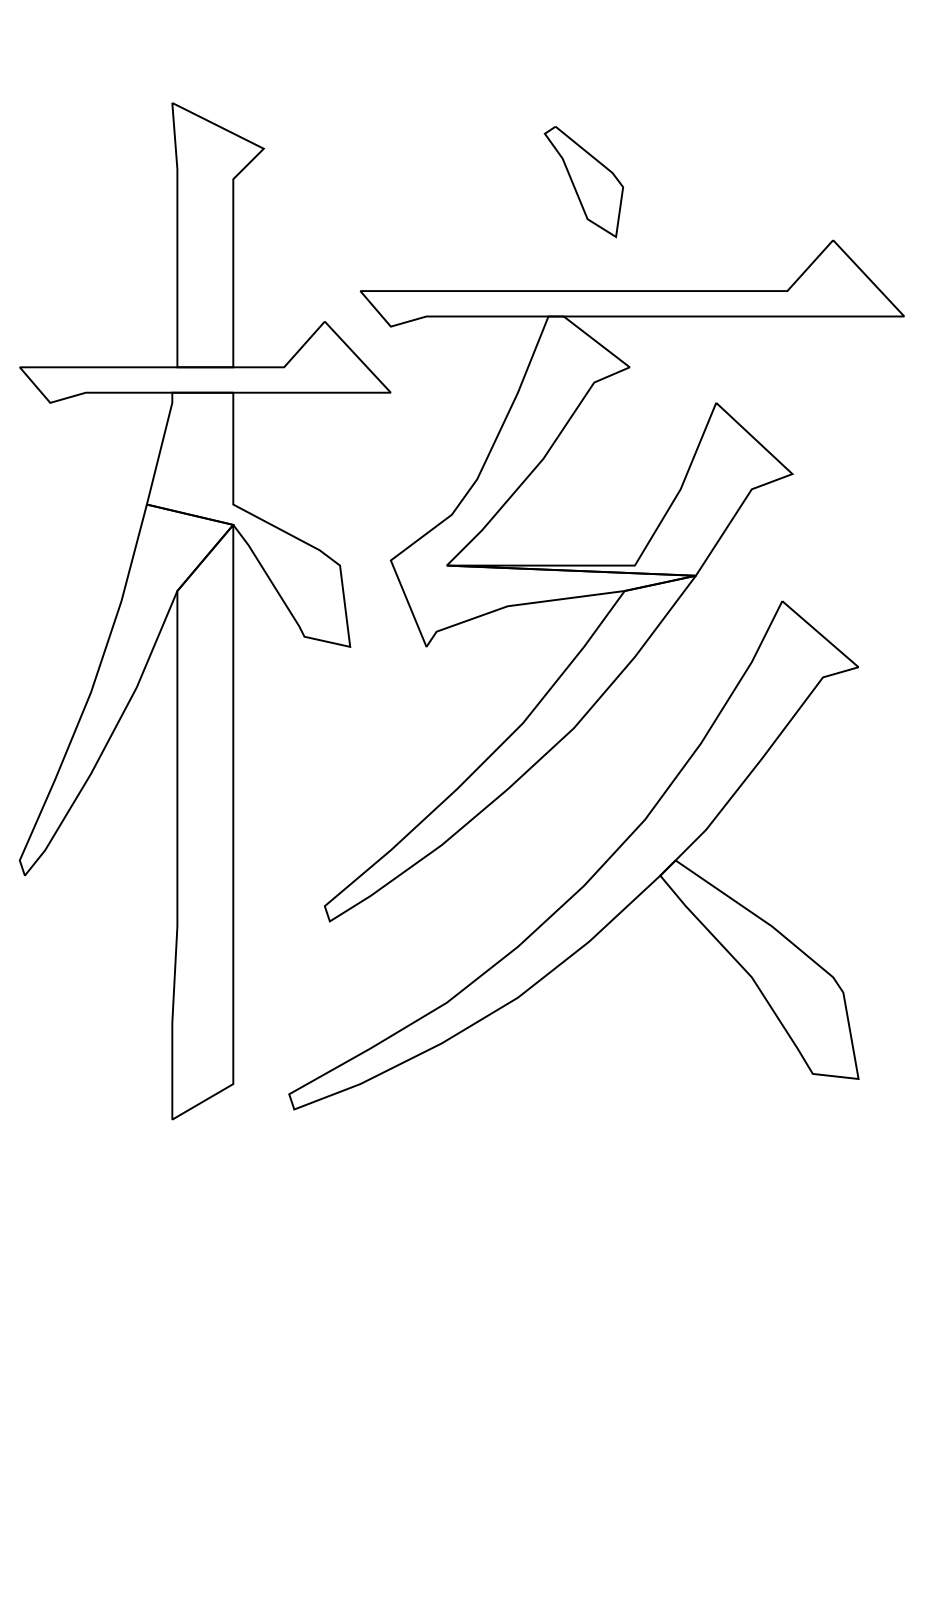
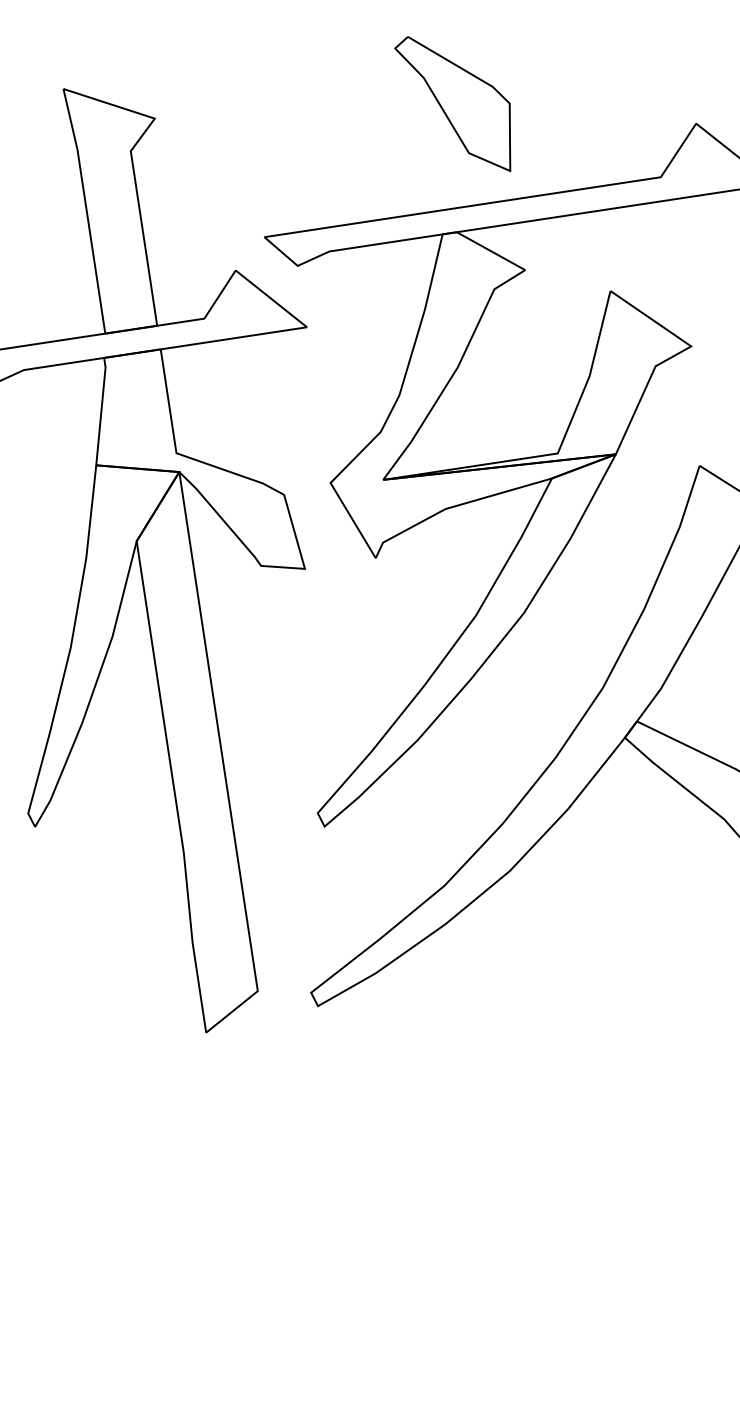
part: (583, 181) -> (456, 104), size x1.43

